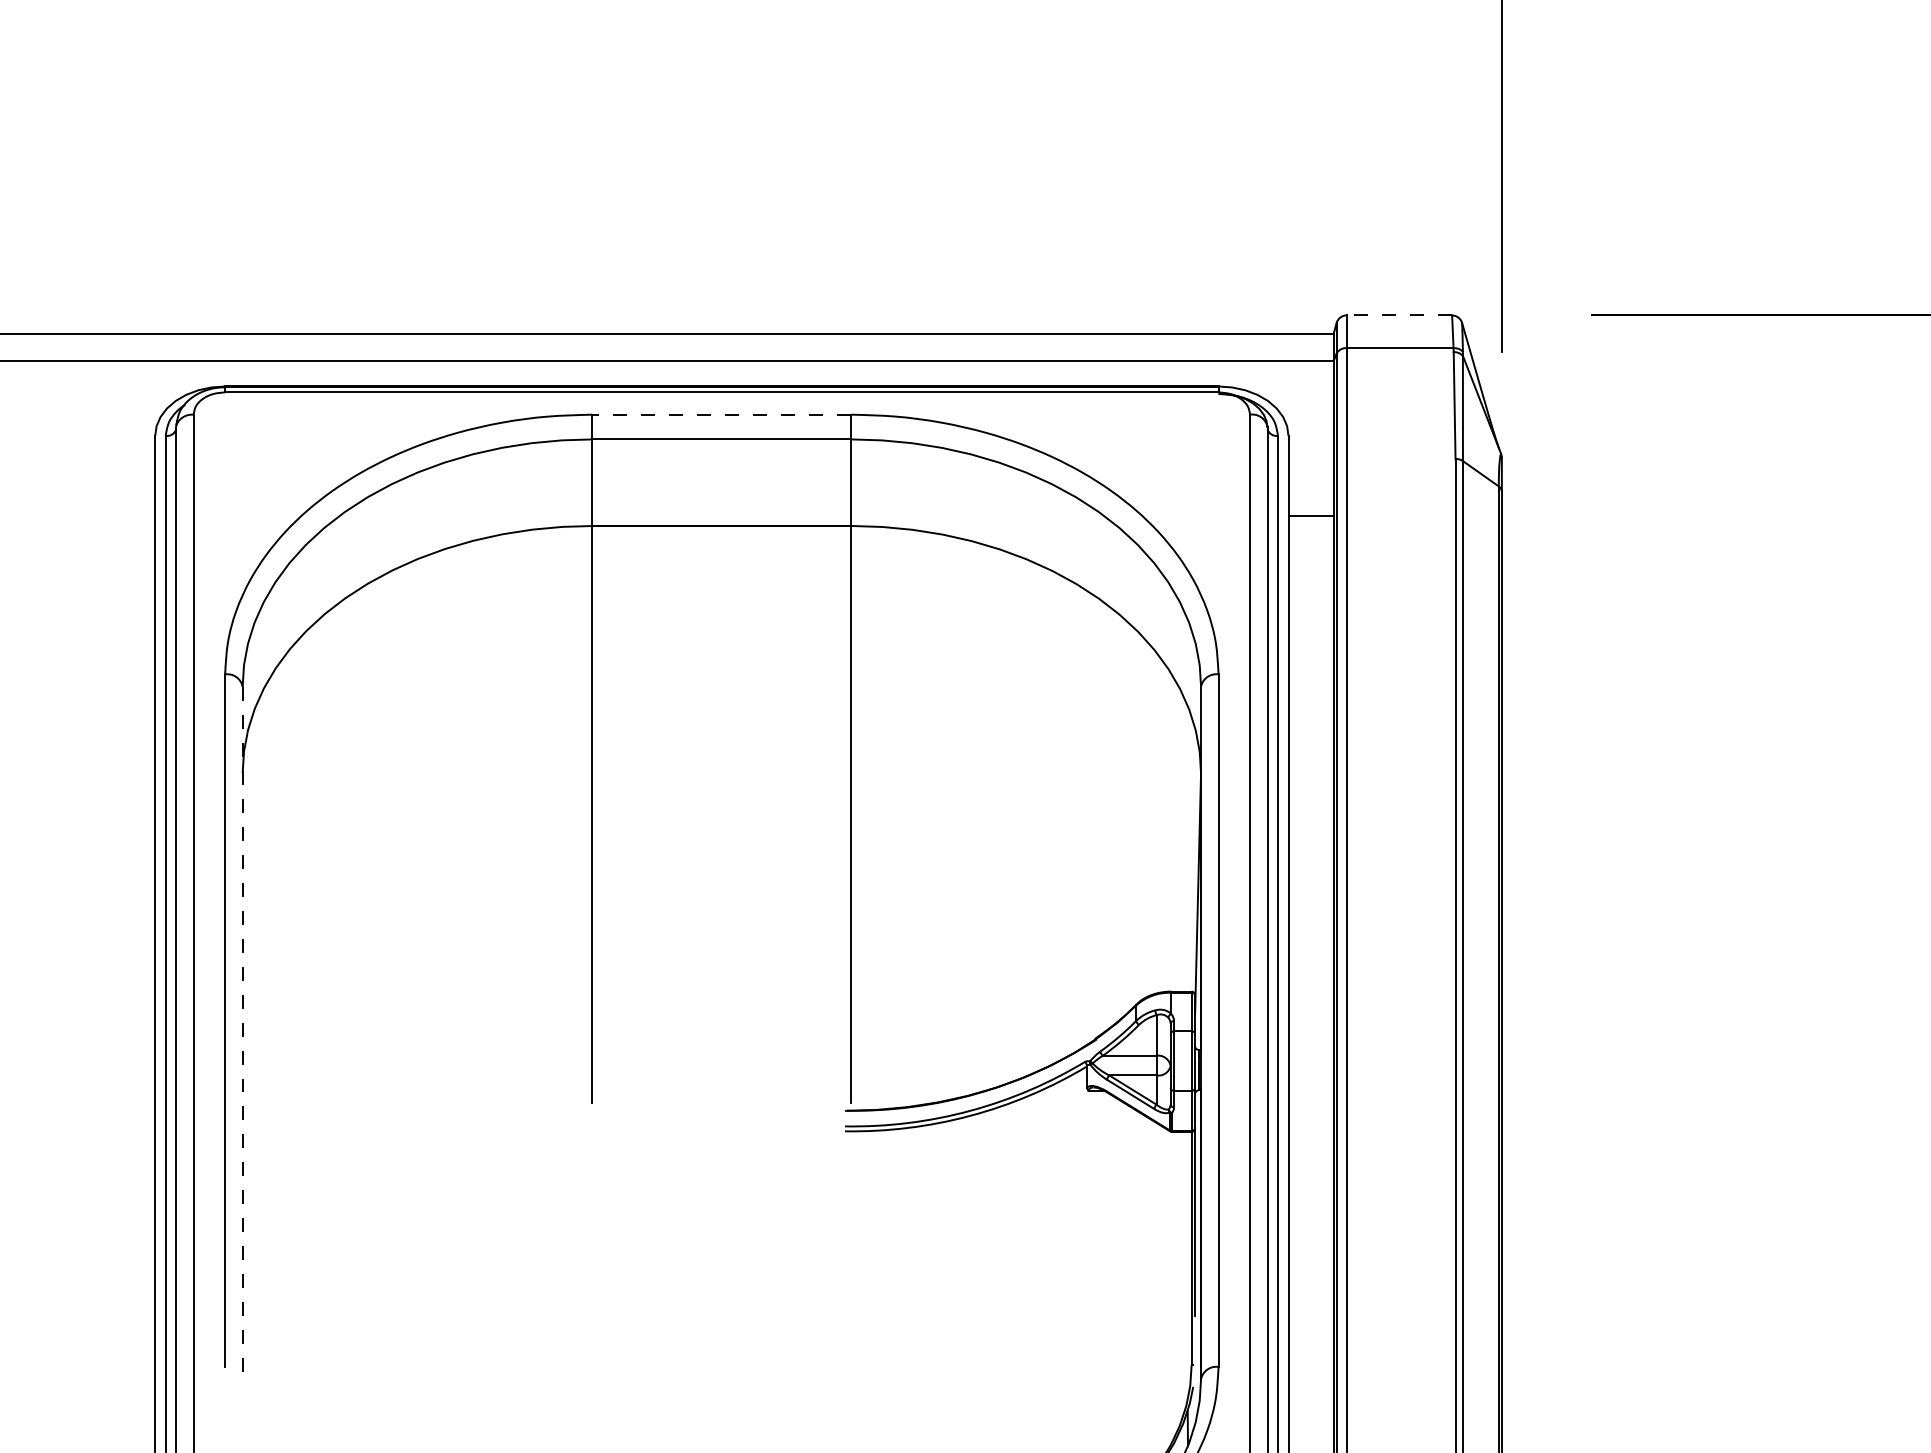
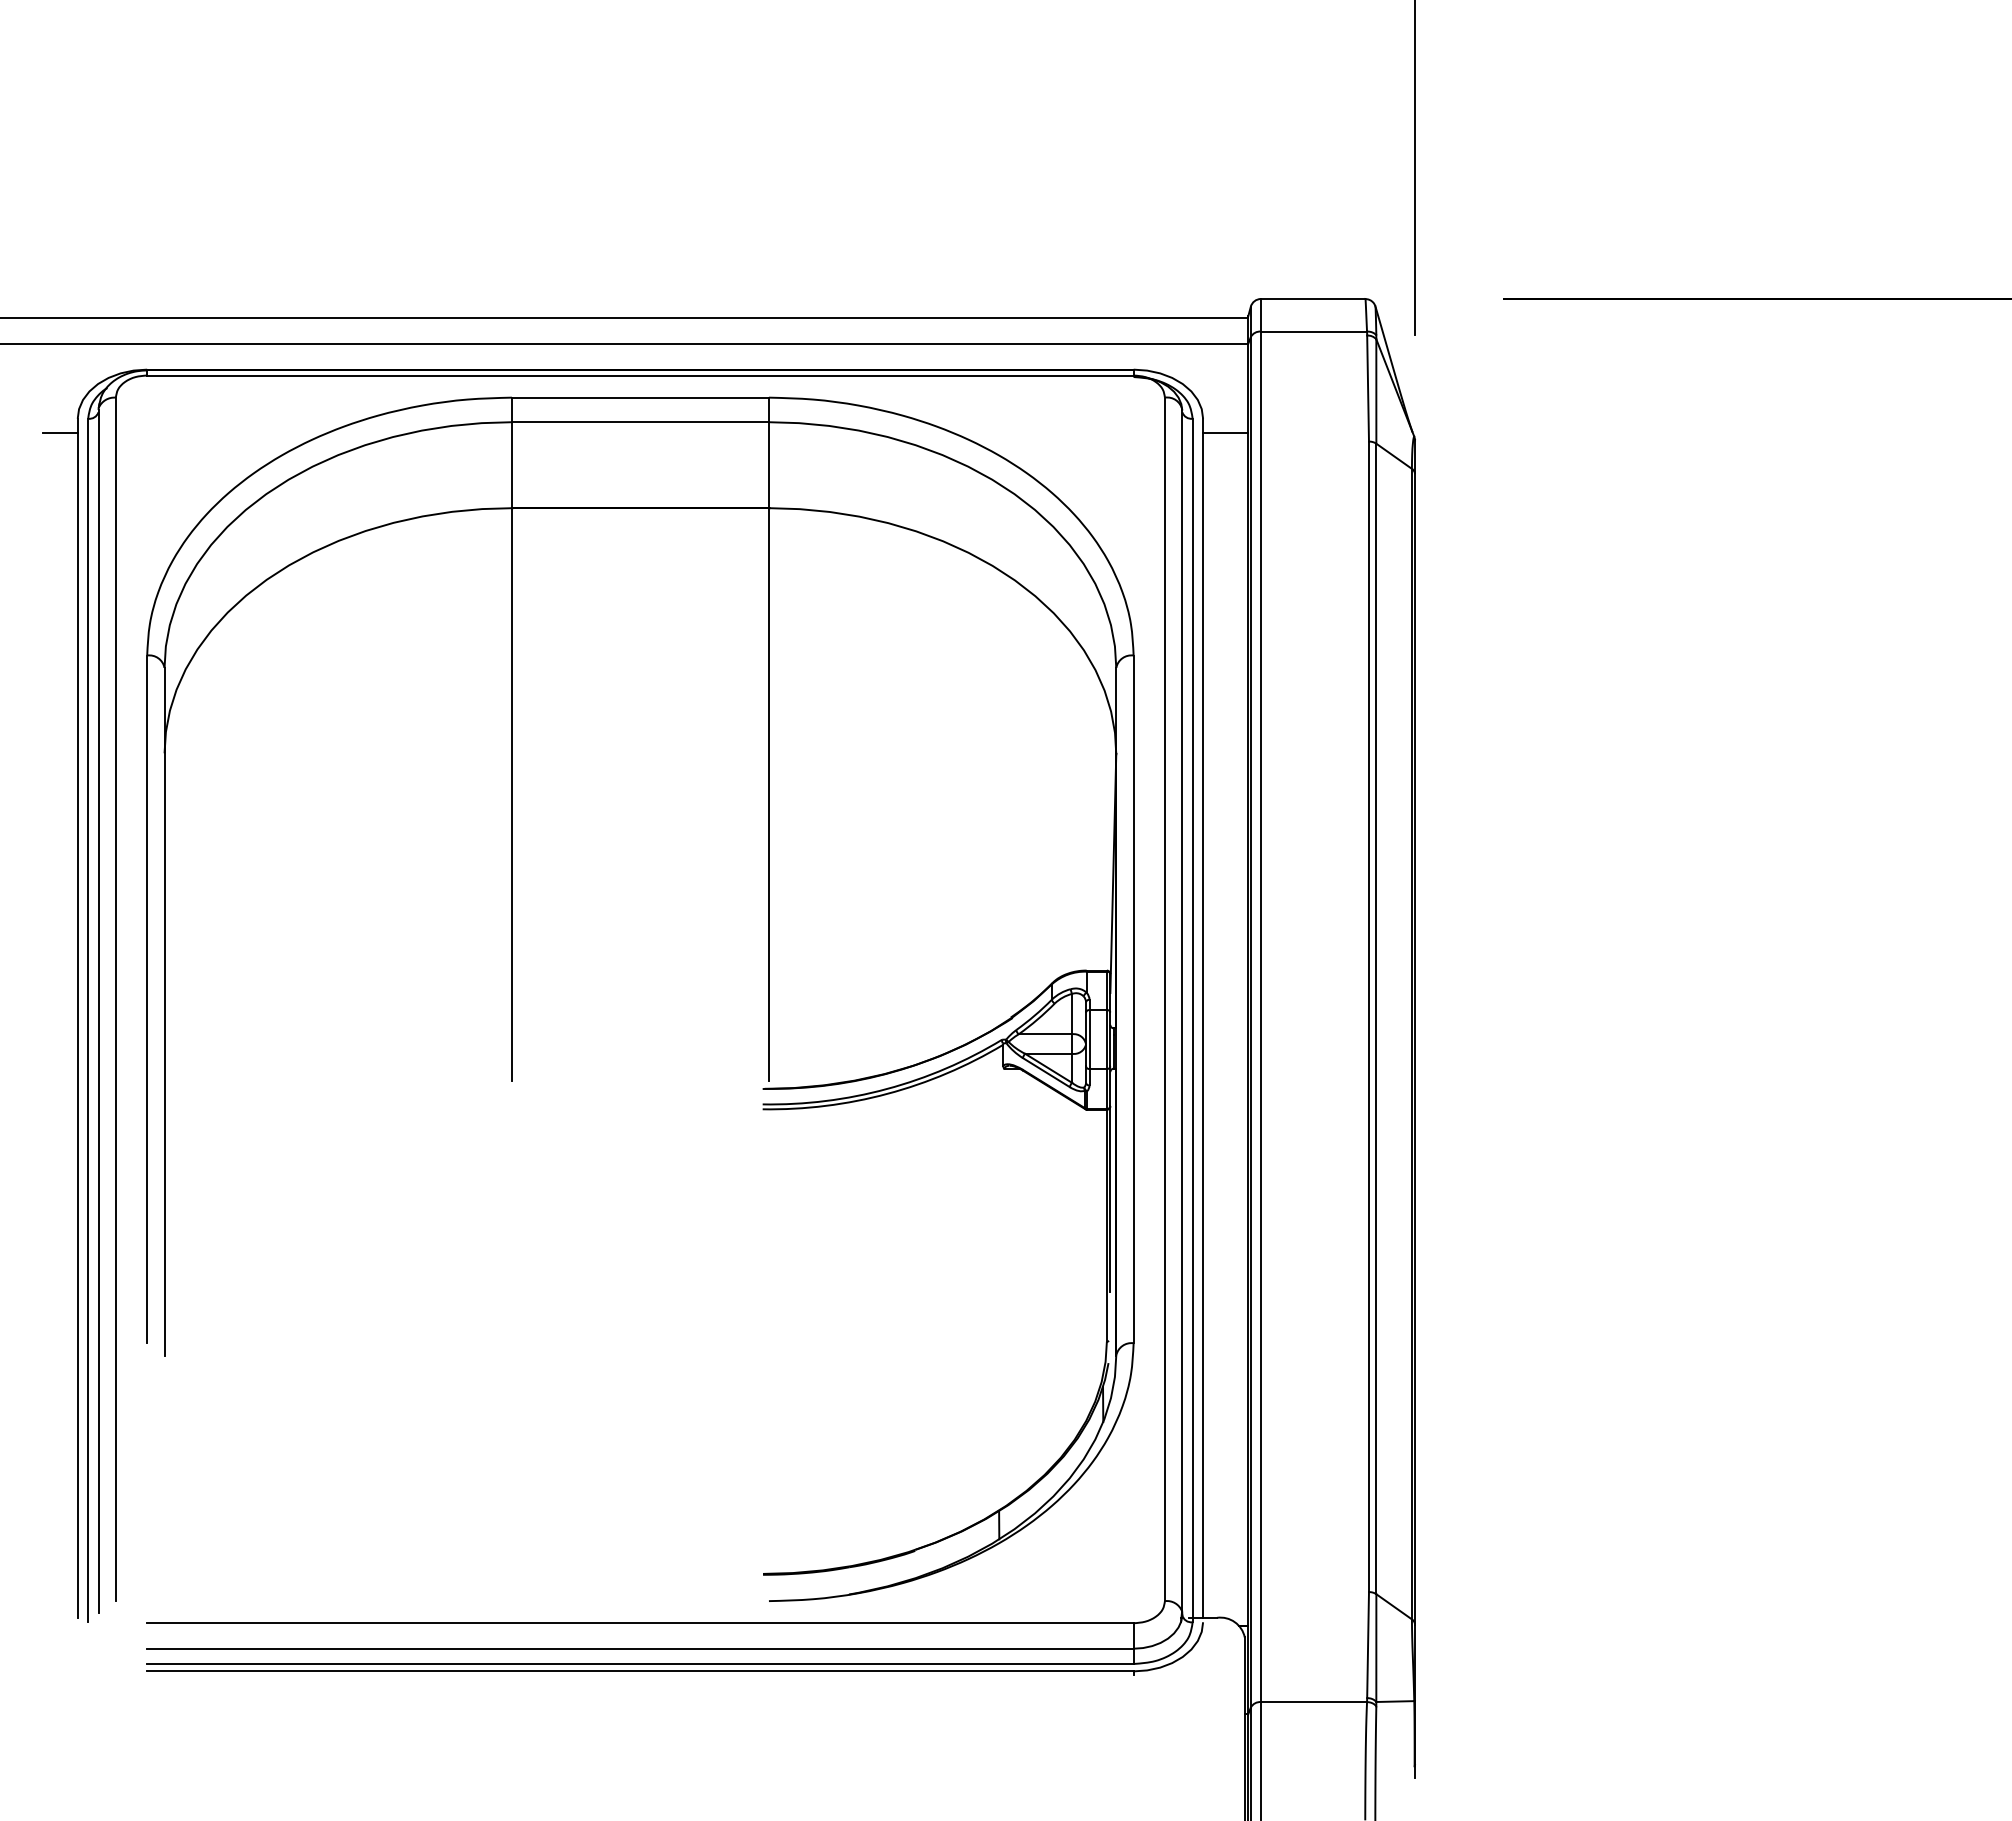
line: (1398, 315) -> (1312, 299), dashed -> solid
line: (721, 414) -> (640, 397), dashed -> solid
line: (136, 449) -> (59, 432), added
line: (1311, 516) -> (1225, 432), moved
line: (242, 1032) -> (164, 1011), dashed -> solid

